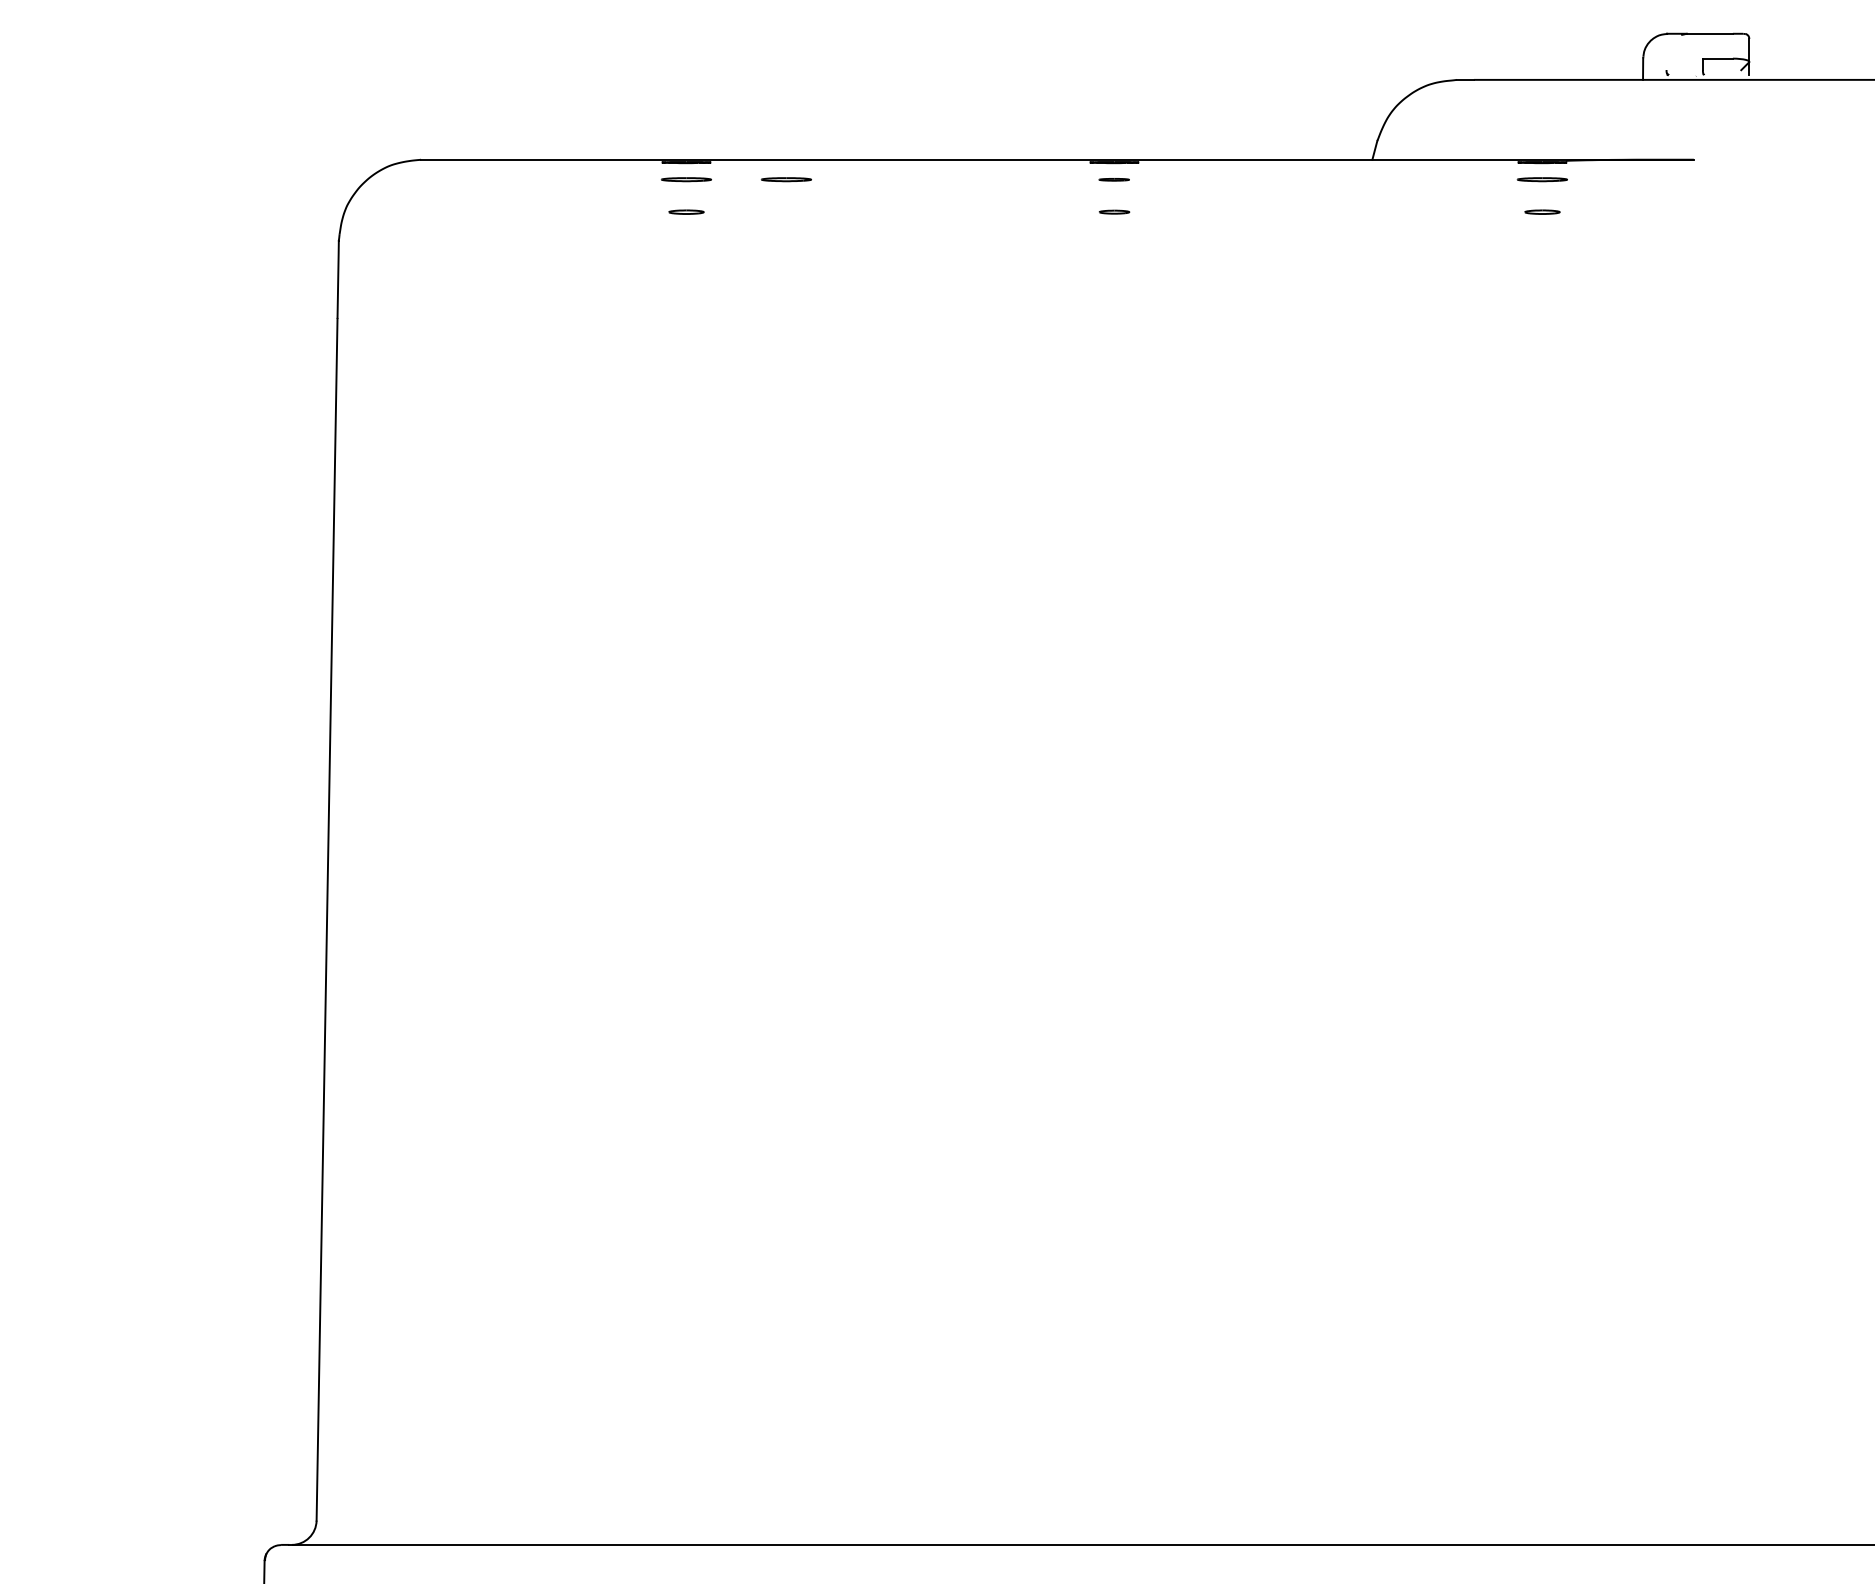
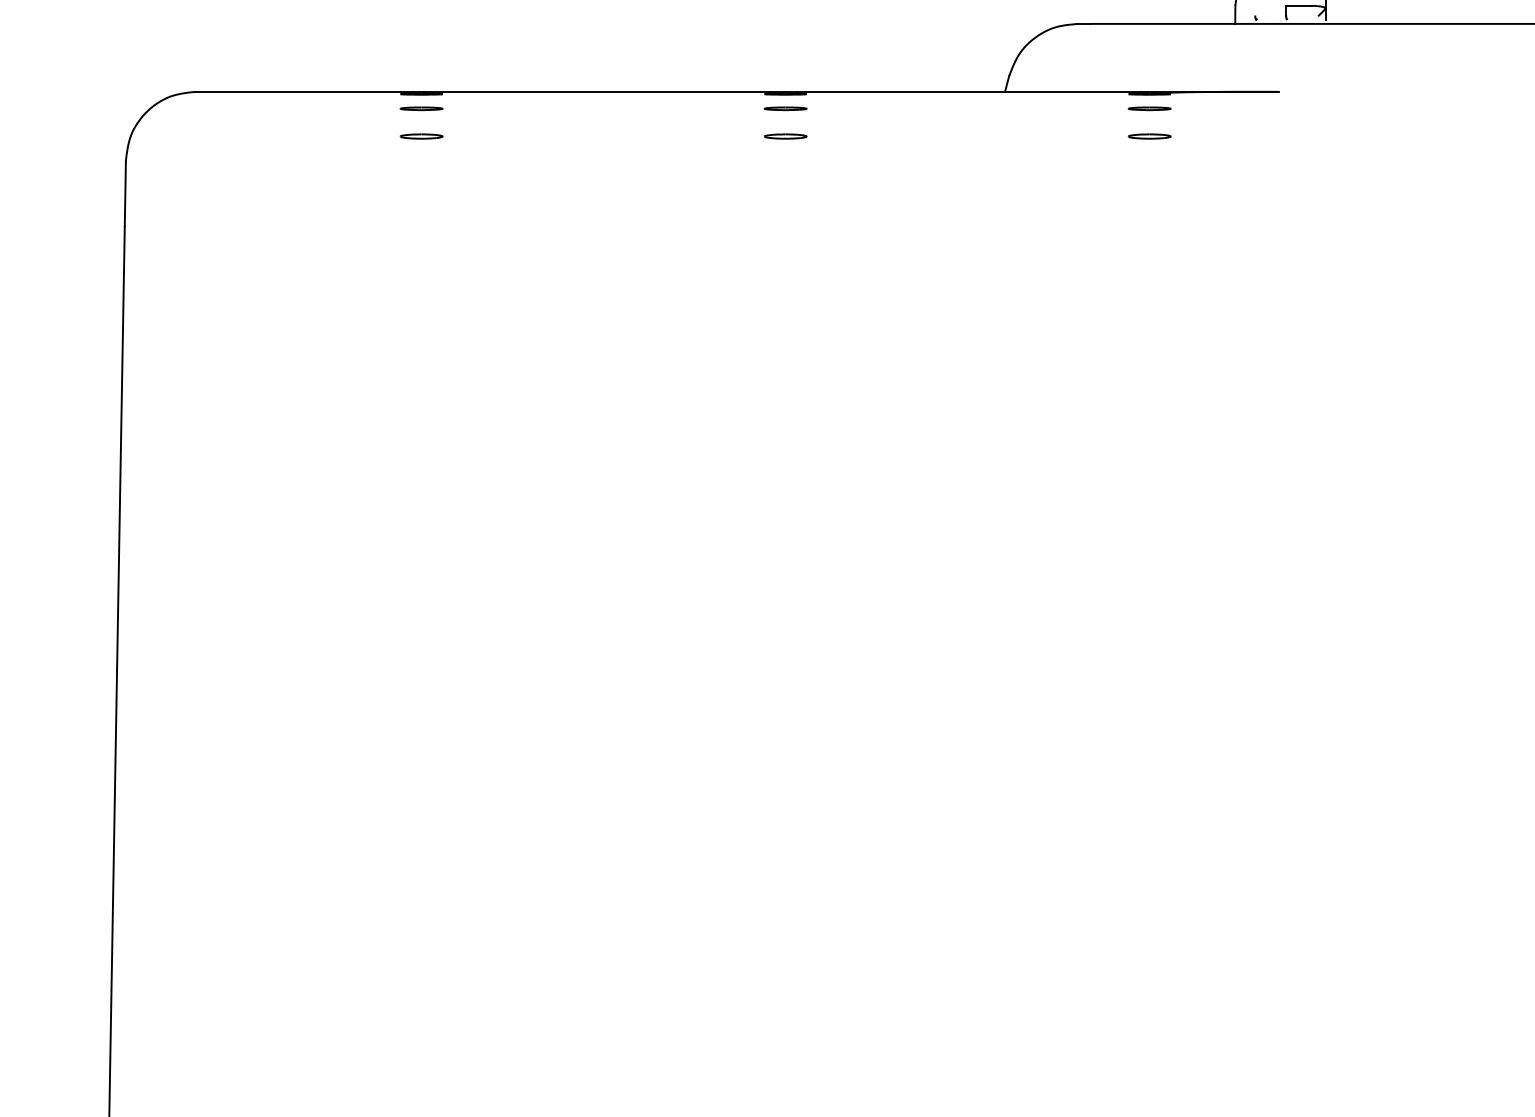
part: (785, 179) -> (505, 108), removed
part: (1113, 179) -> (784, 108), size x1.67
part: (686, 211) -> (421, 135), size x1.43
part: (1114, 211) -> (785, 135), size x1.67
part: (1542, 211) -> (1149, 135), size x1.43

